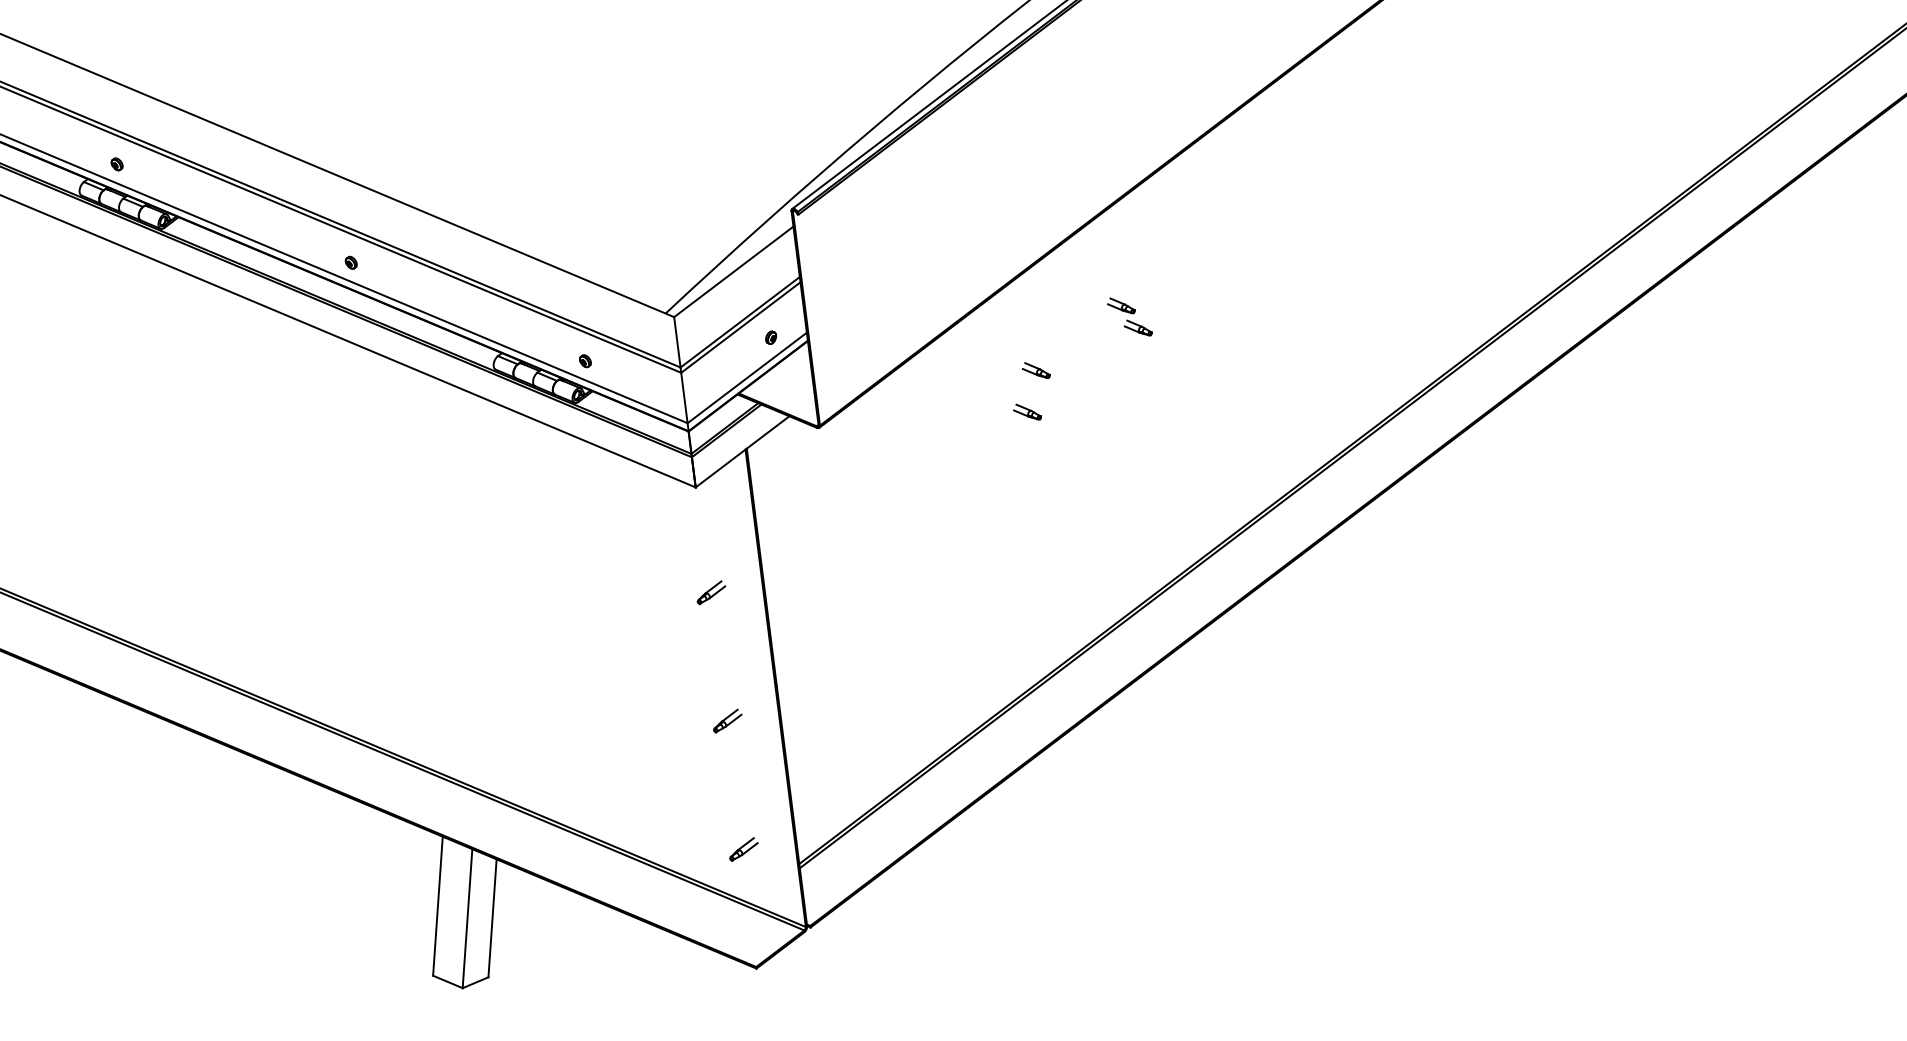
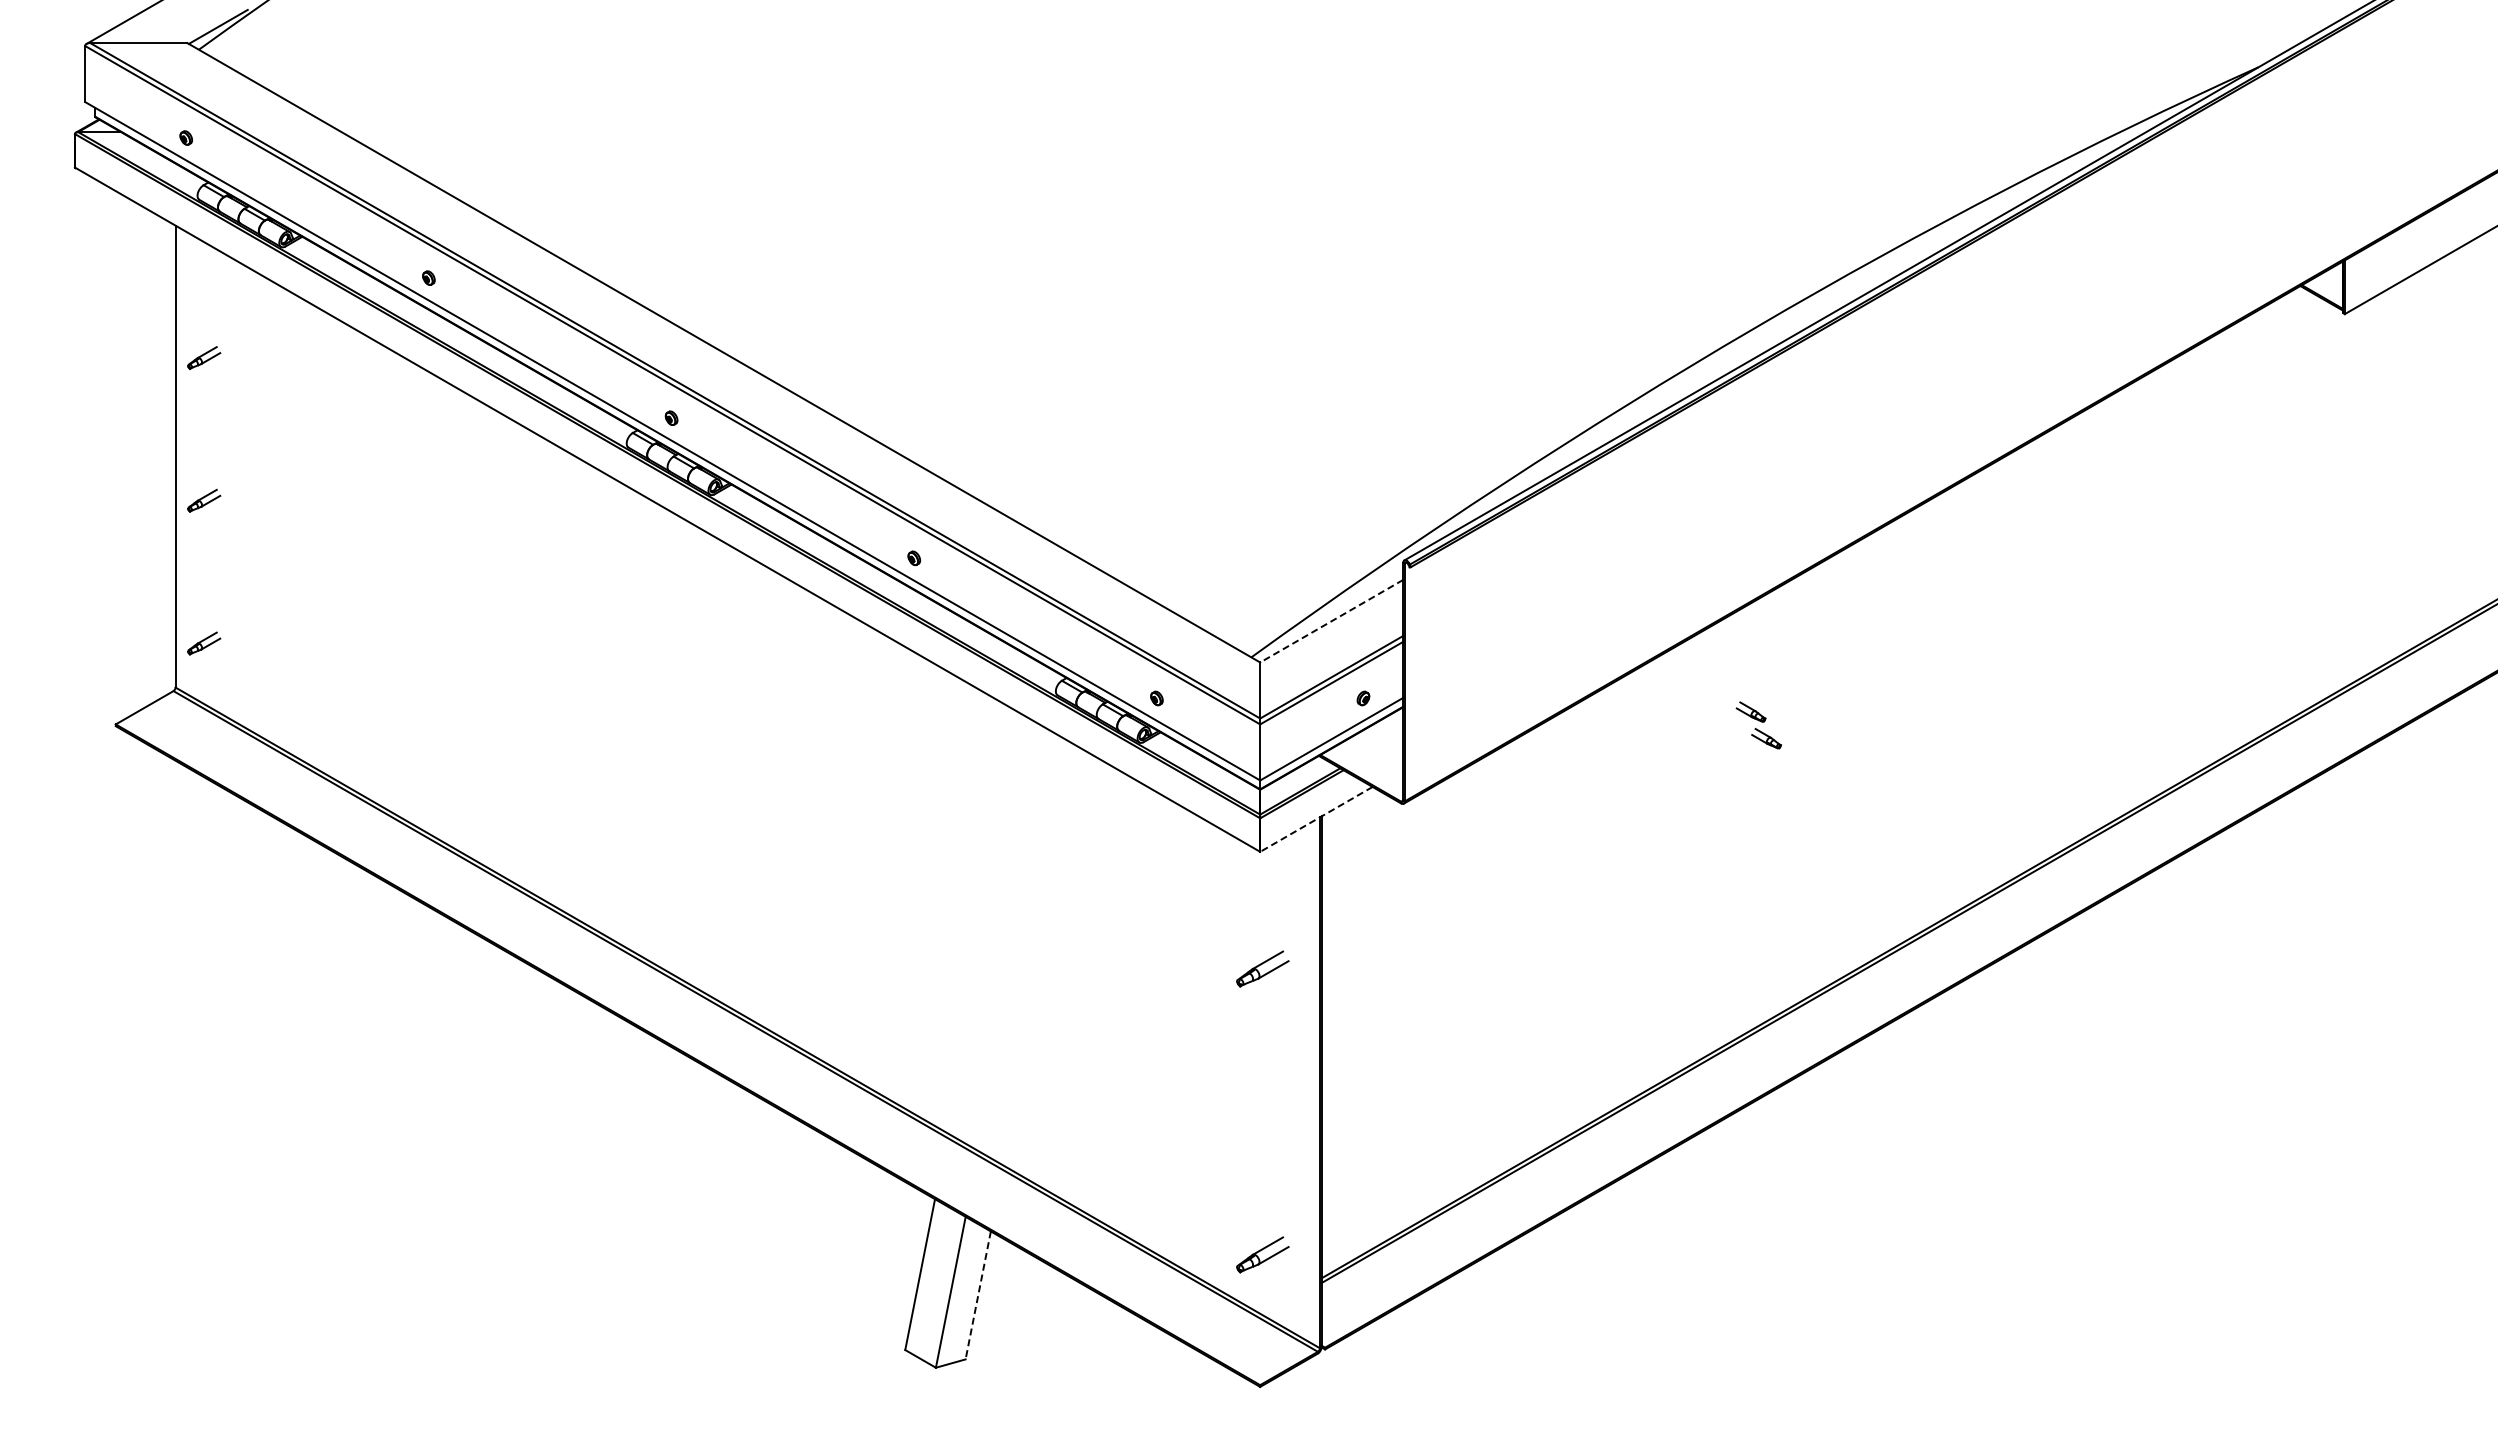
line: (733, 272) -> (1331, 621), solid -> dashed
part: (1035, 370) -> (1648, 770), removed
part: (1027, 412) -> (1633, 815), removed
line: (742, 451) -> (1316, 819), solid -> dashed
part: (711, 592) -> (1262, 969), size x1.6
part: (727, 720) -> (1262, 1111), removed
part: (743, 849) -> (1262, 1254), size x1.6
line: (492, 918) -> (978, 1295), solid -> dashed

